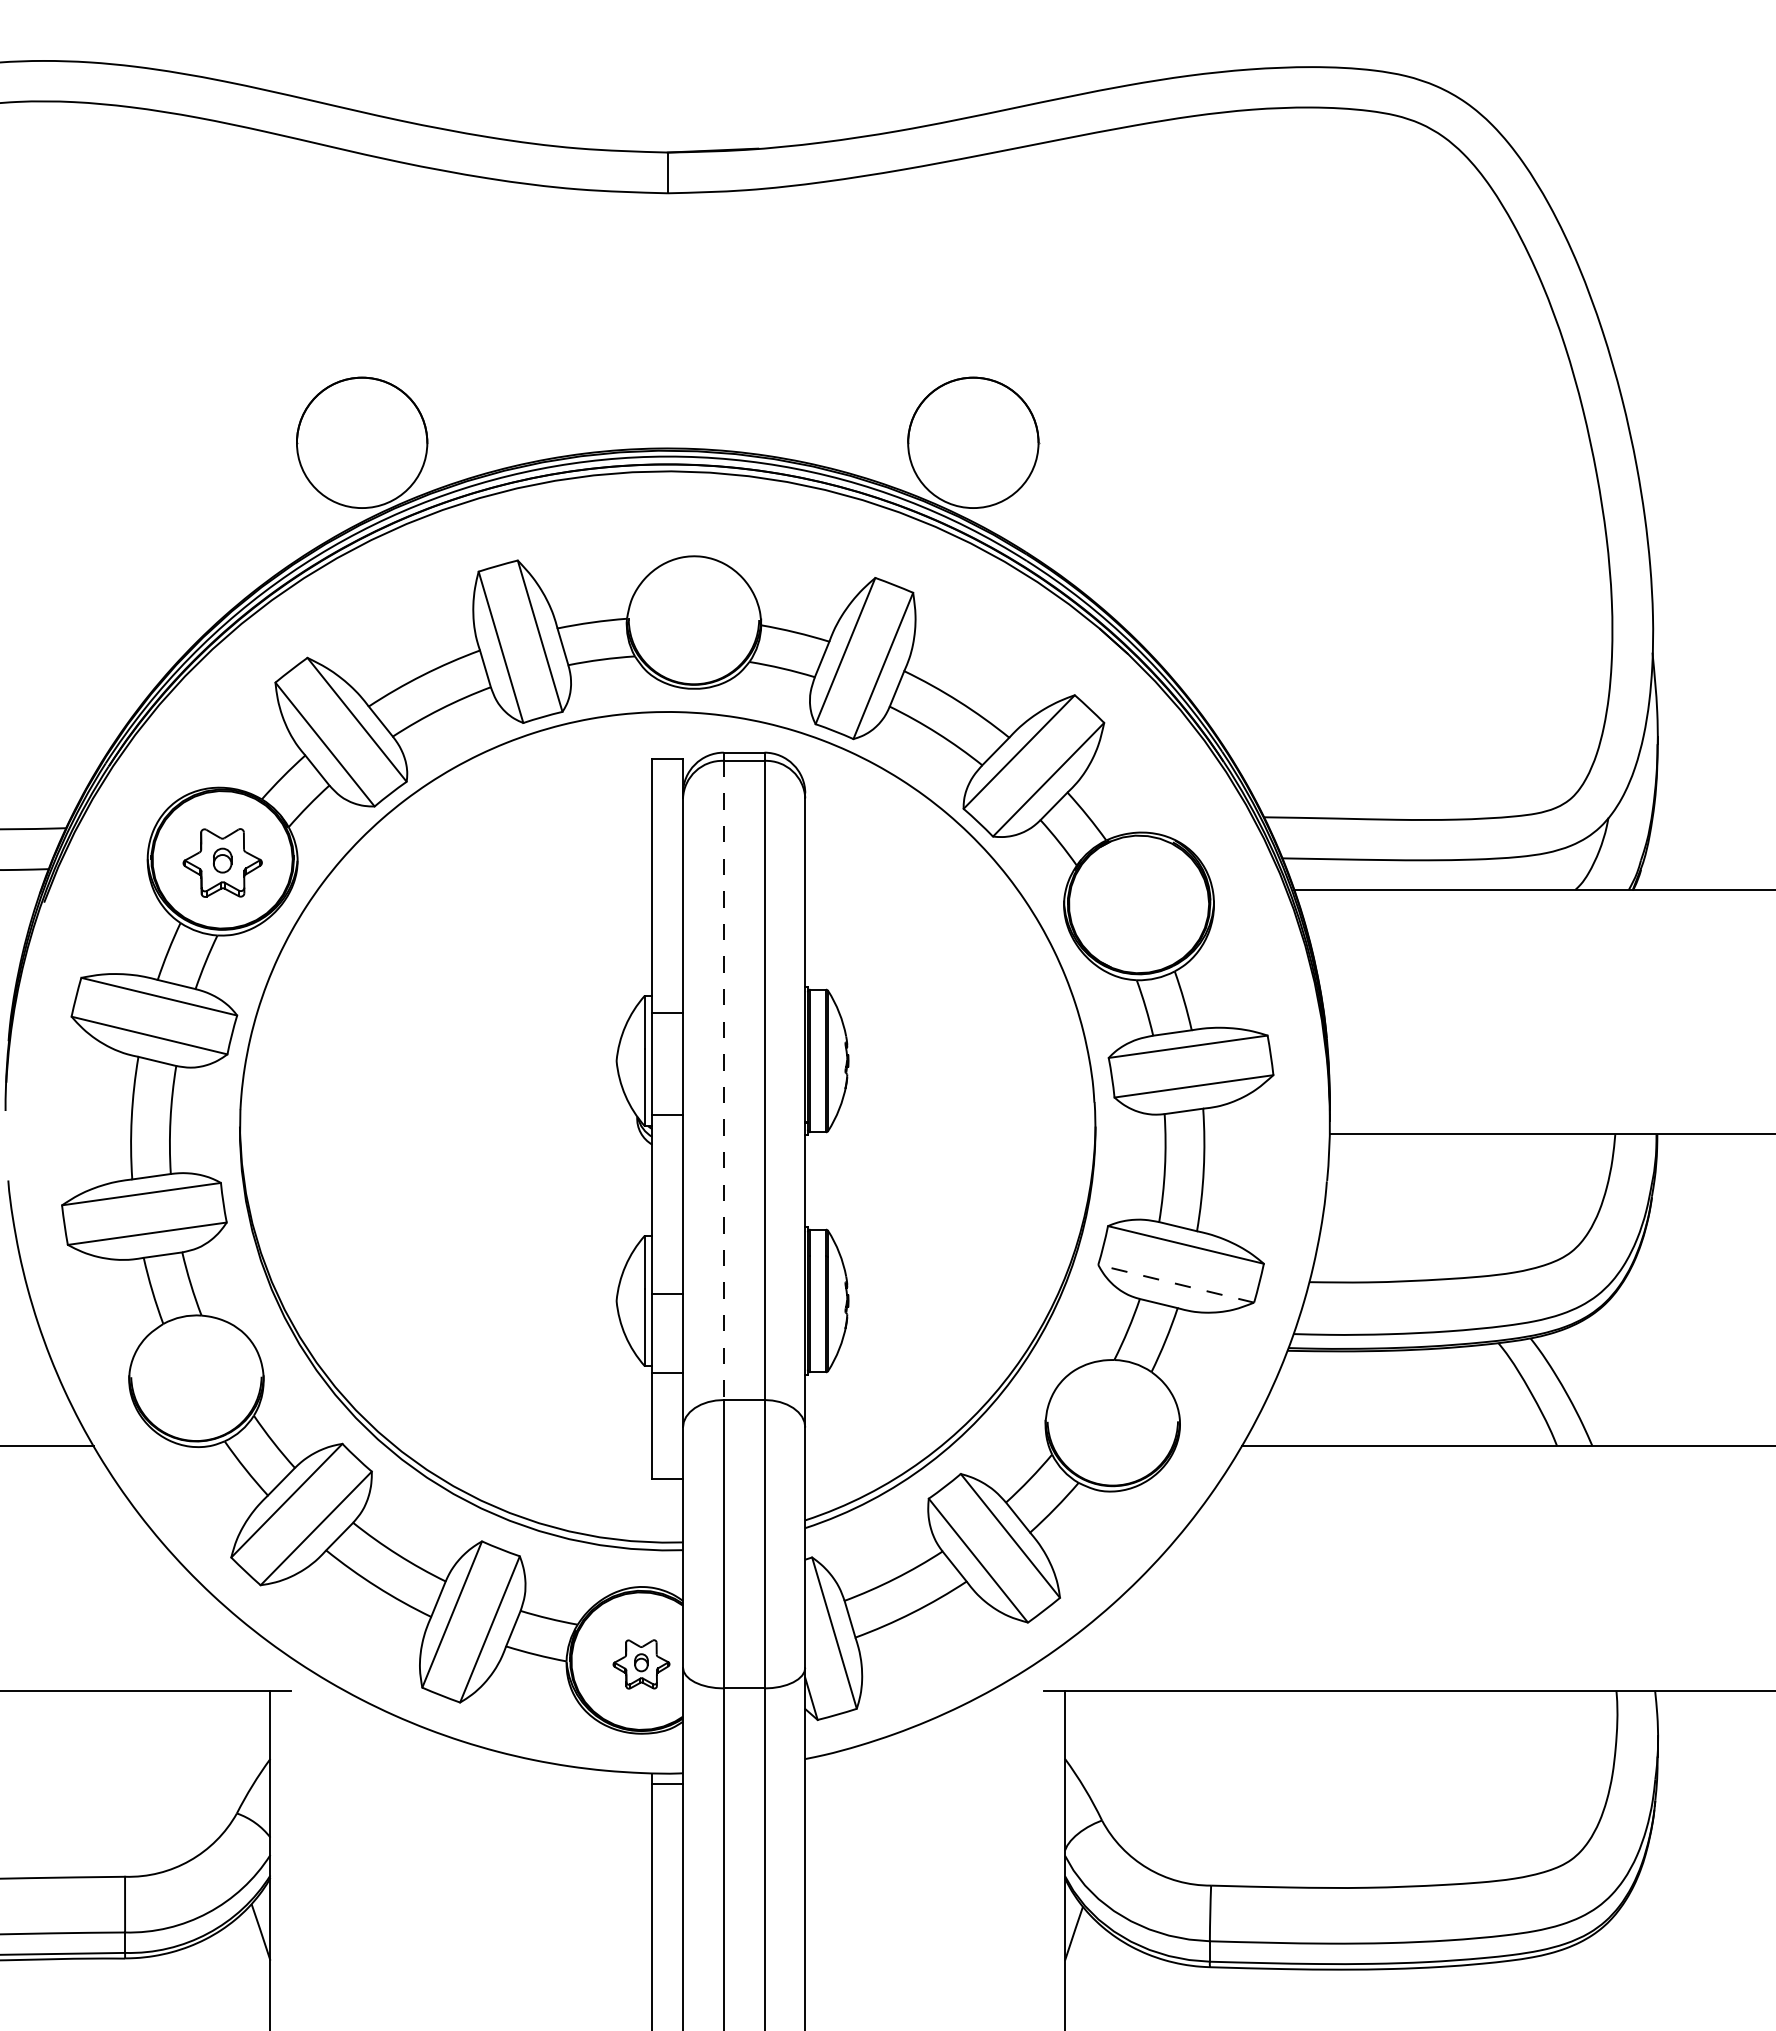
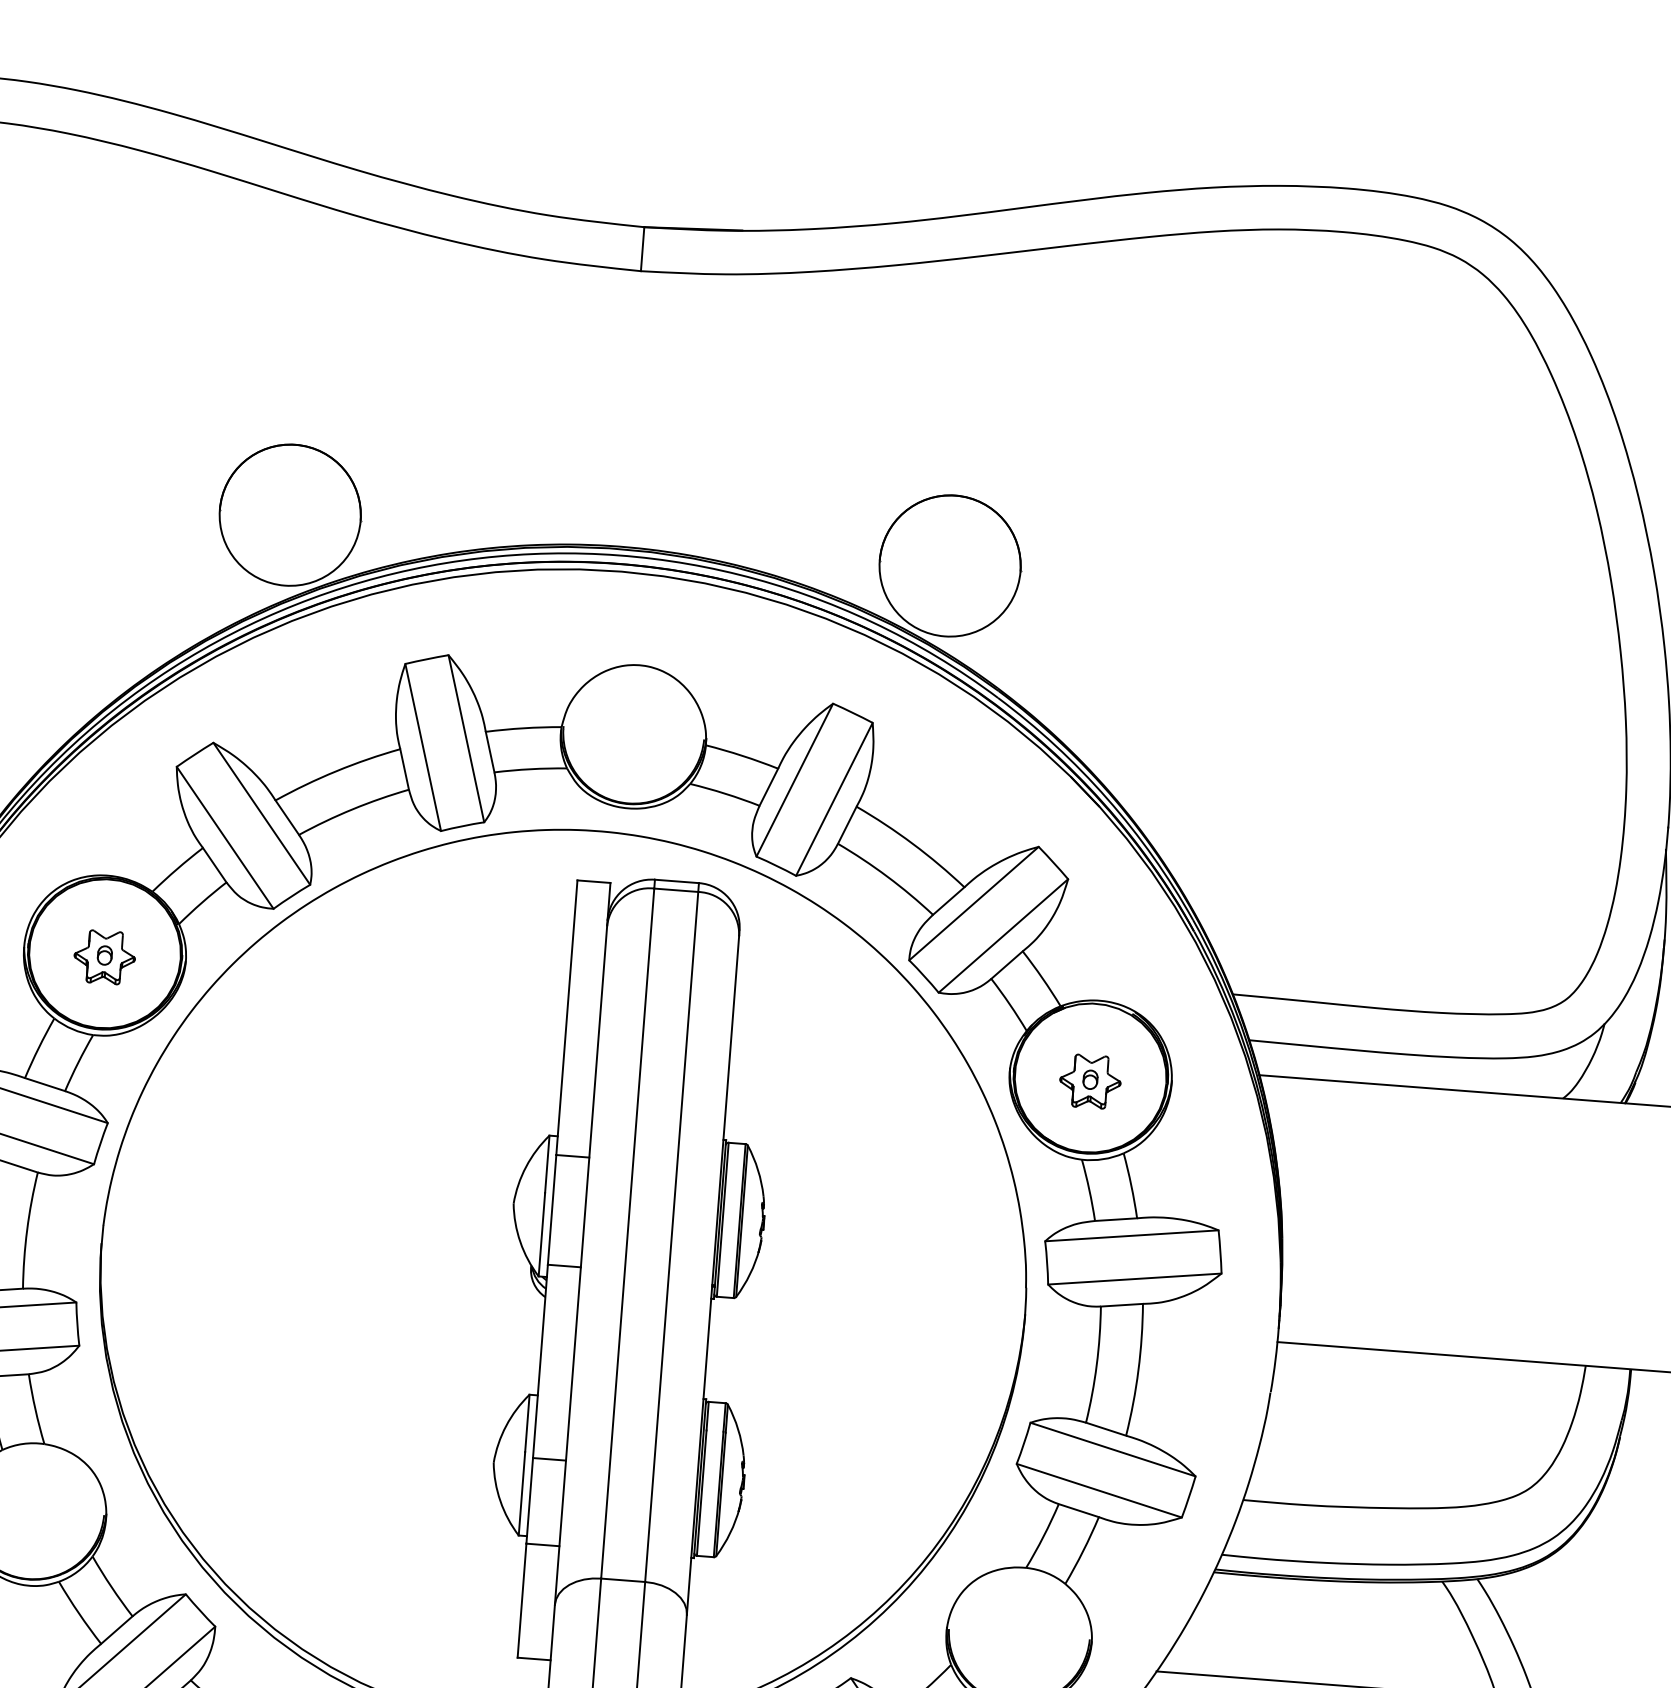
part: (222, 863) -> (104, 957), size x0.71
part: (1138, 907) -> (1089, 1081), added
line: (723, 1080) -> (627, 1233), dashed -> solid
line: (1175, 1283) -> (1098, 1490), dashed -> solid

